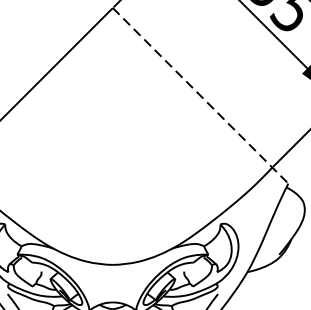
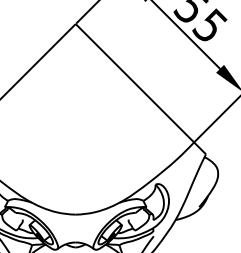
line: (201, 96) -> (141, 89), dashed -> solid

